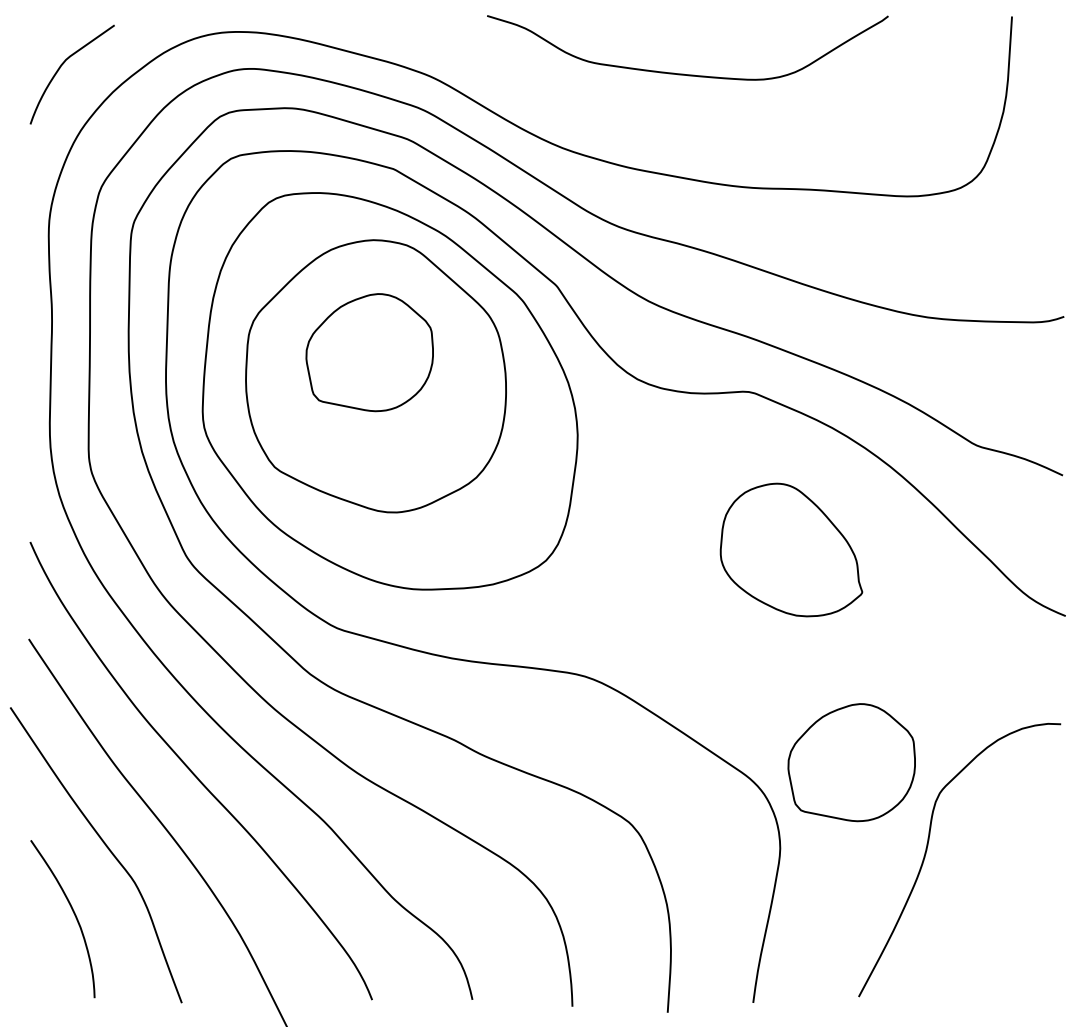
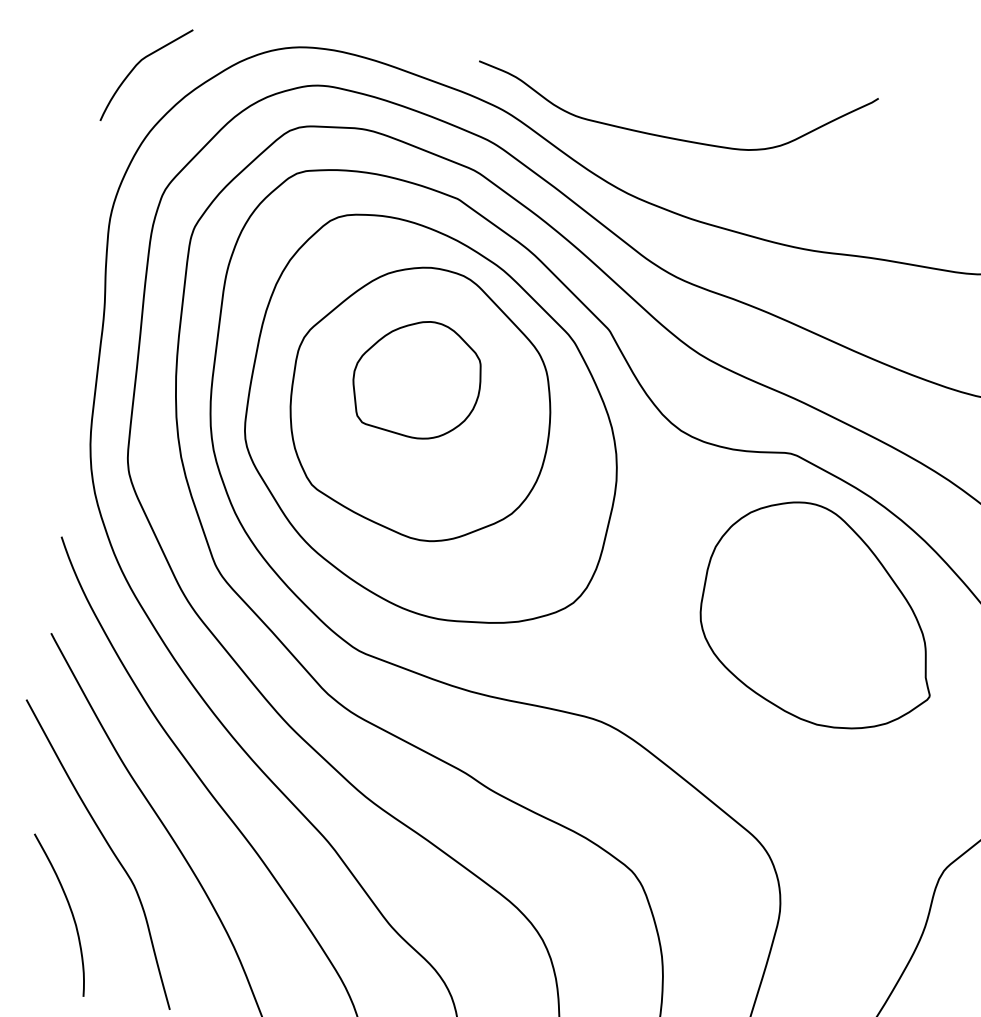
curve: (684, 73) -> (670, 136), moved
part: (791, 549) -> (818, 614), size x1.67
part: (851, 762) -> (858, 832), removed

